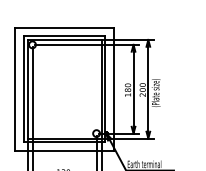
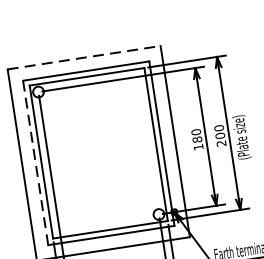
line: (65, 27) -> (85, 57), solid -> dashed
line: (23, 89) -> (35, 163), solid -> dashed

